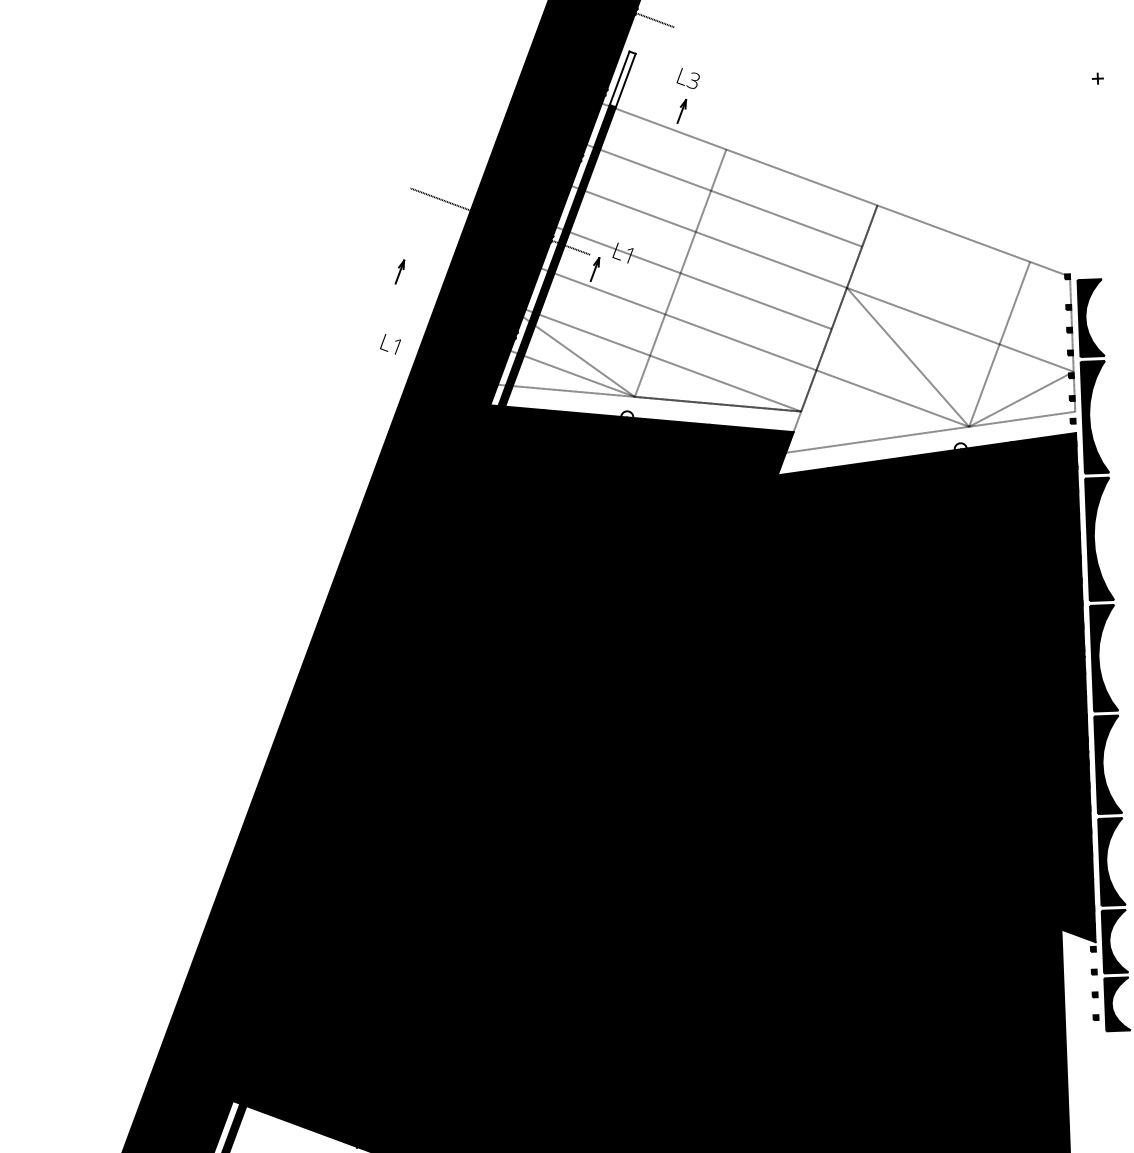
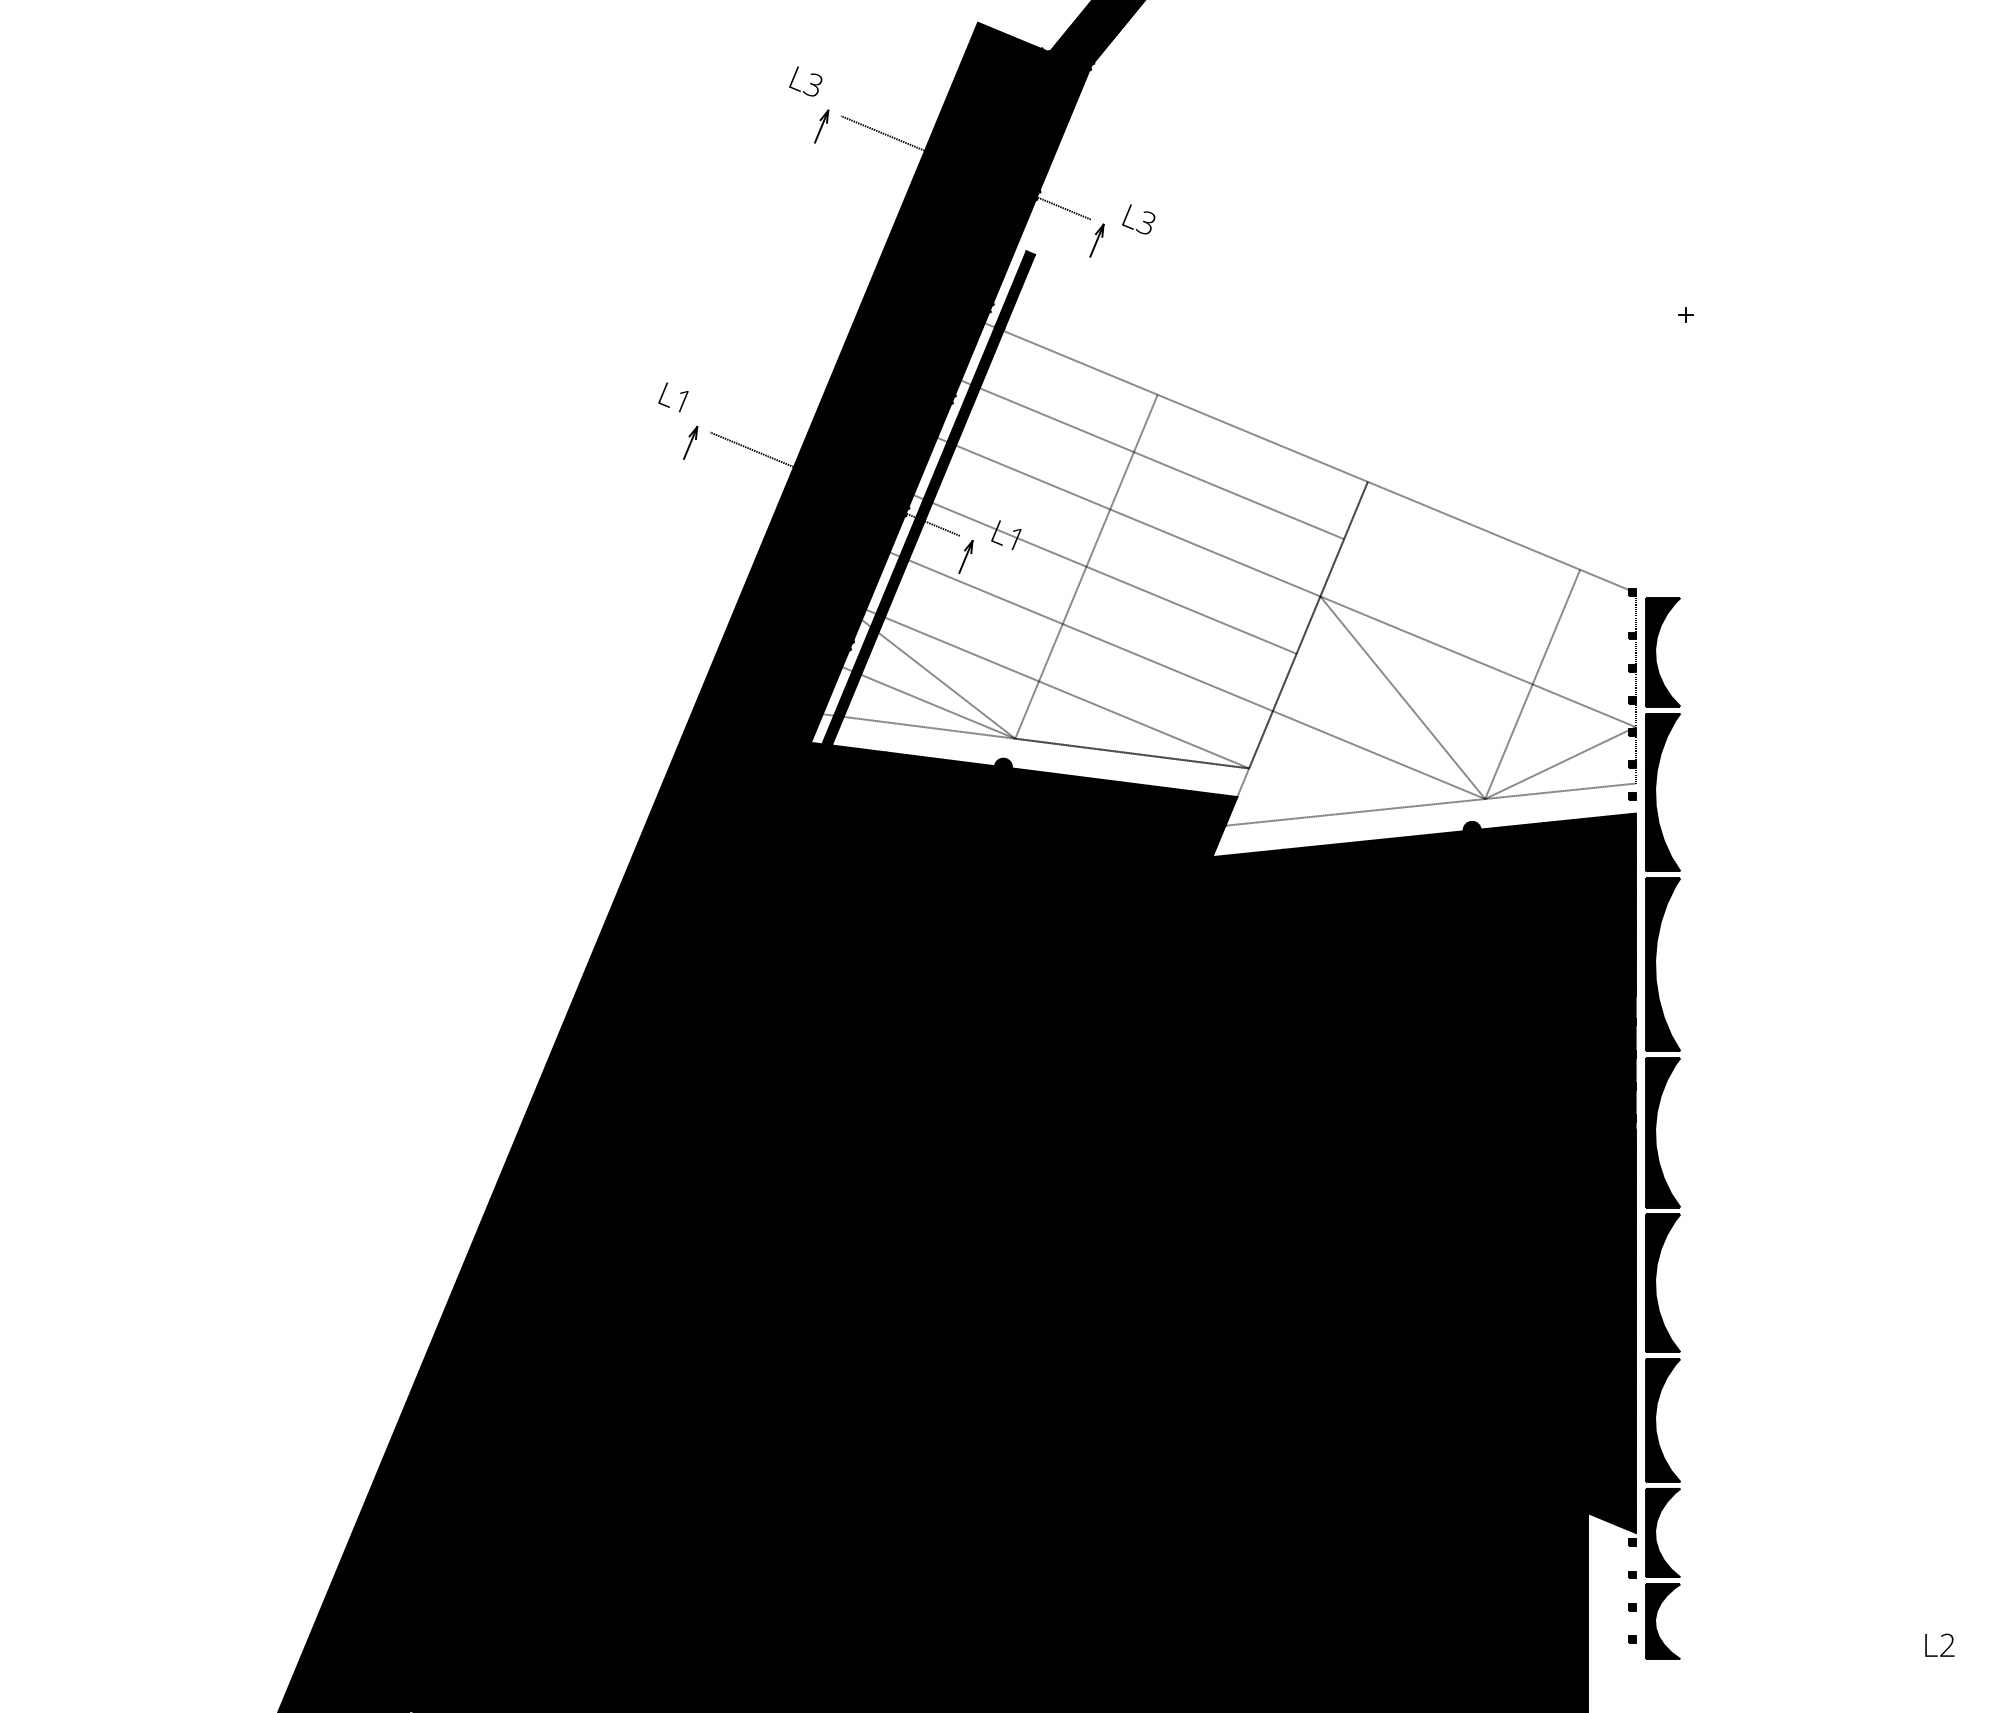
text: (688, 78) -> (1138, 219), moved
fill: (622, 79) -> (1014, 290), added
part: (681, 111) -> (1096, 240), moved
part: (399, 271) -> (690, 442), moved
text: (390, 344) -> (673, 397), moved
fill: (626, 416) -> (1002, 766), added
fill: (960, 448) -> (1471, 829), added

